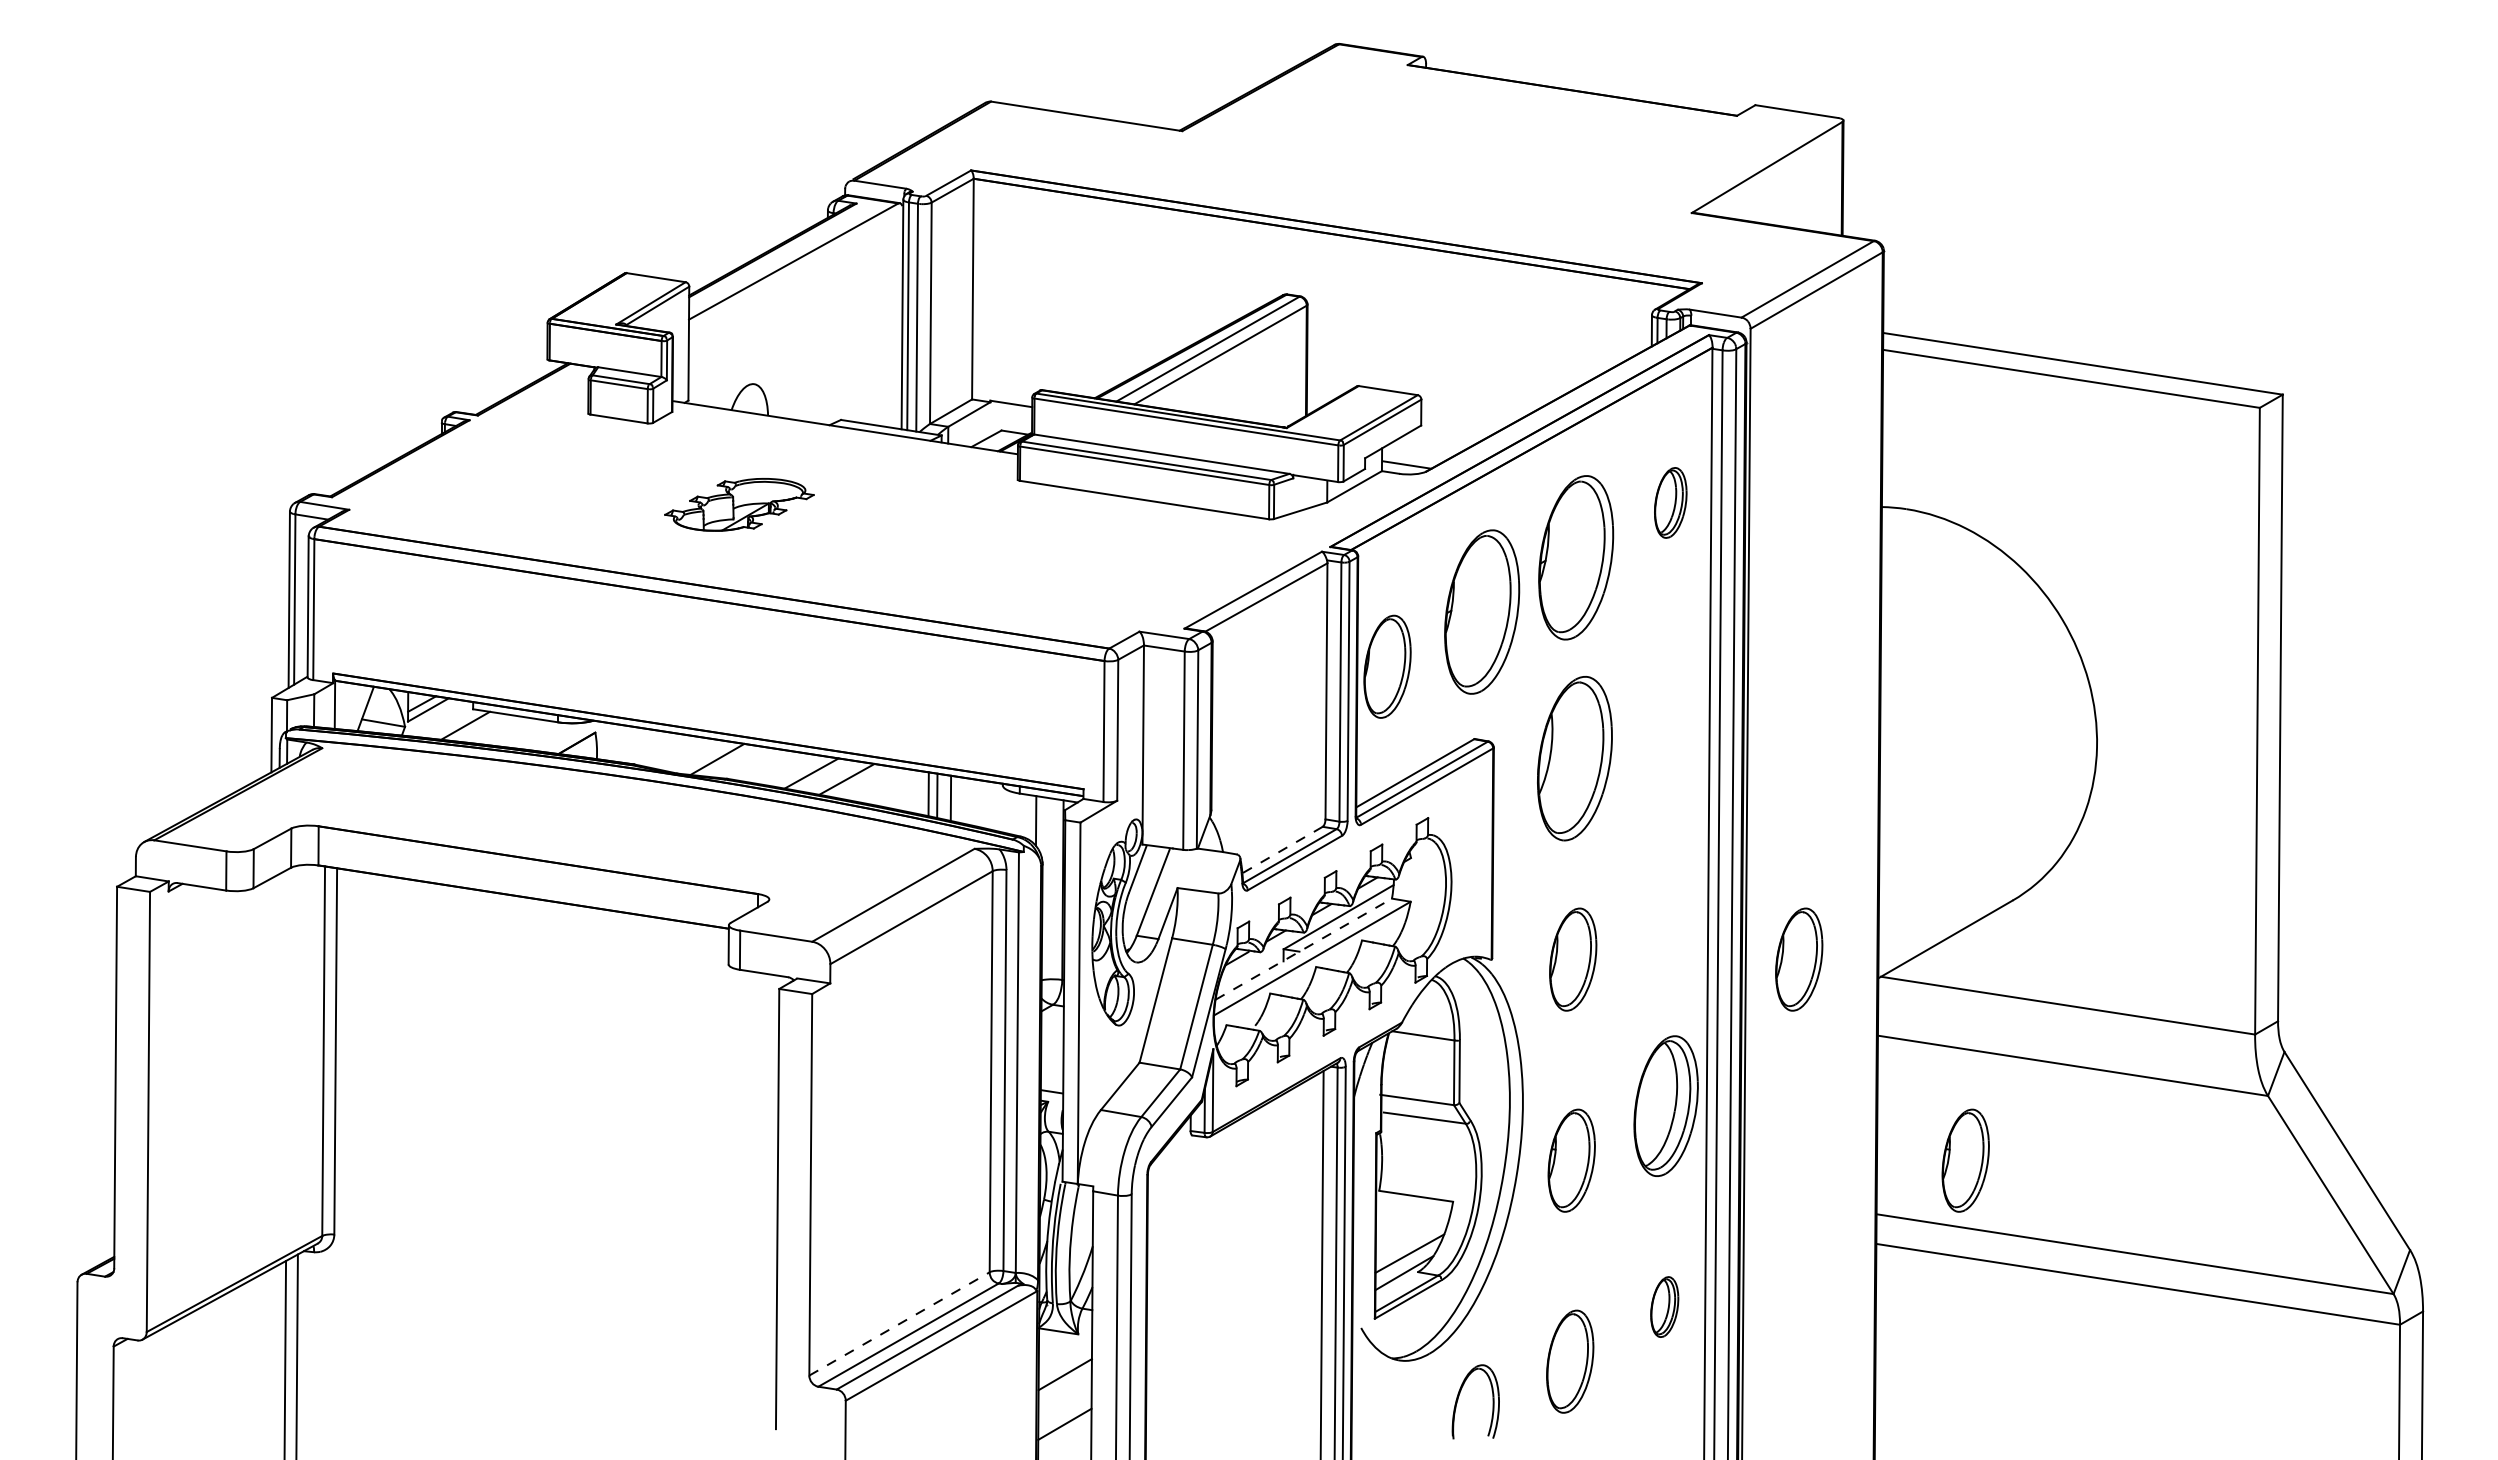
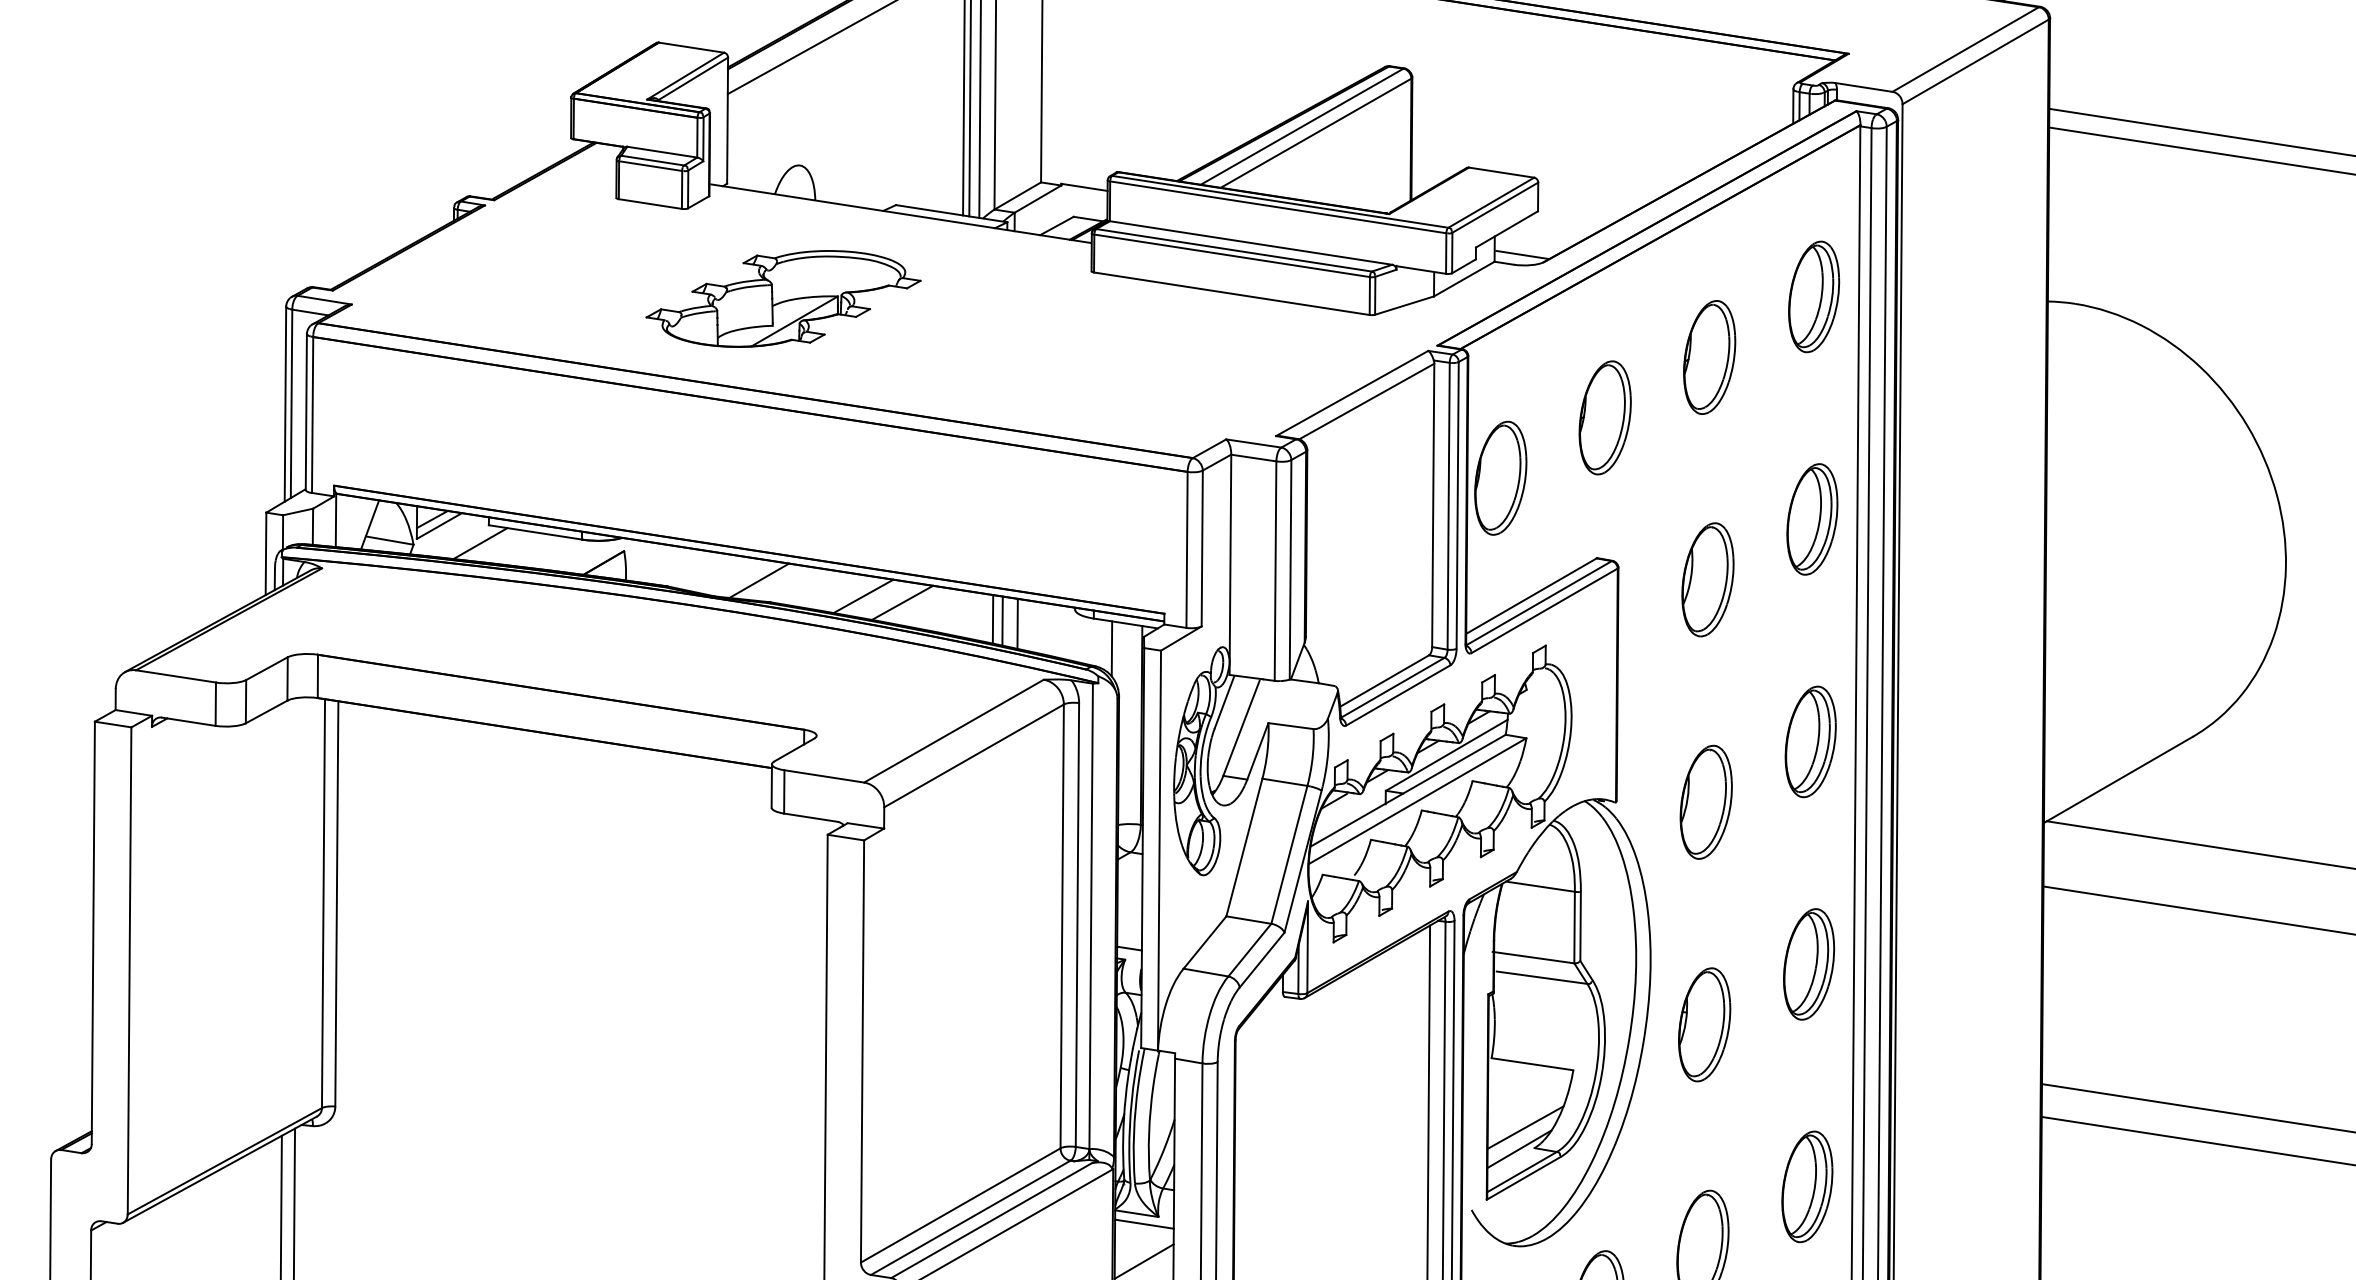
part: (1670, 502) -> (1813, 296), size x1.43
part: (739, 504) -> (783, 298), size x1.67
part: (1576, 557) -> (1709, 357), size x0.62
part: (1481, 612) -> (1604, 418), size x0.62
part: (1668, 703) -> (1811, 518), added
part: (1574, 758) -> (1707, 579), size x0.62
line: (1282, 850) -> (1384, 681), dashed -> solid
part: (1667, 904) -> (1810, 741), added
line: (1303, 949) -> (1407, 791), dashed -> solid
part: (1799, 959) -> (1956, 802), removed
part: (1665, 1105) -> (1808, 963), size x0.71
part: (1965, 1160) -> (2140, 1024), removed
part: (1664, 1306) -> (1807, 1186), size x1.67
line: (899, 1323) -> (960, 1204), dashed -> solid
line: (1065, 1340) -> (1144, 1223), added

